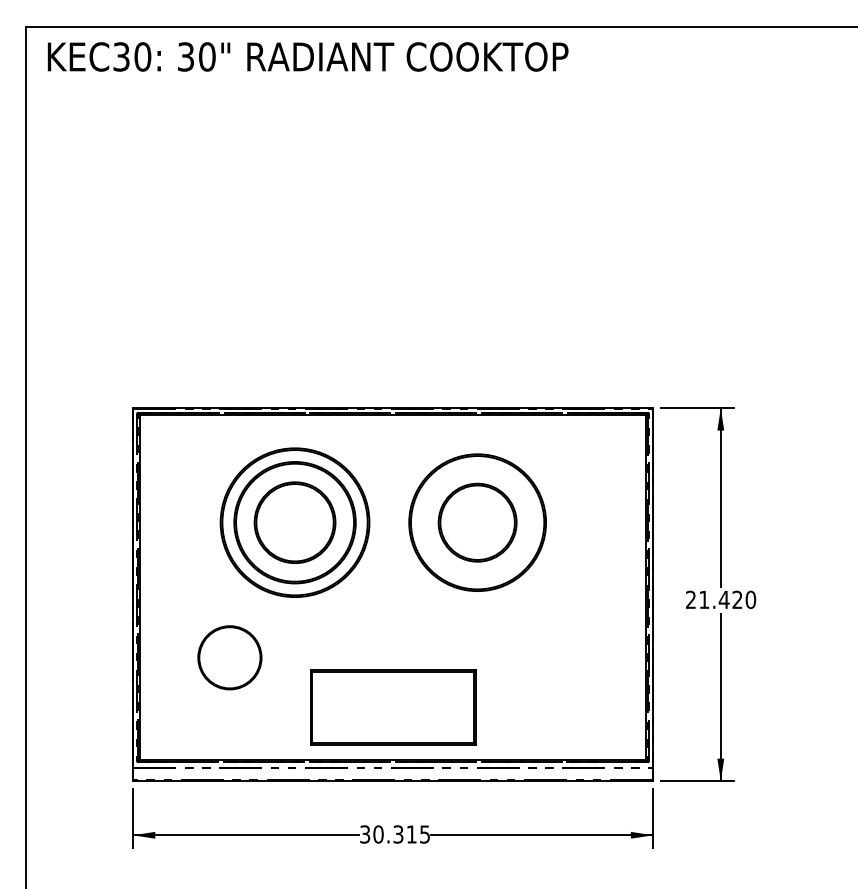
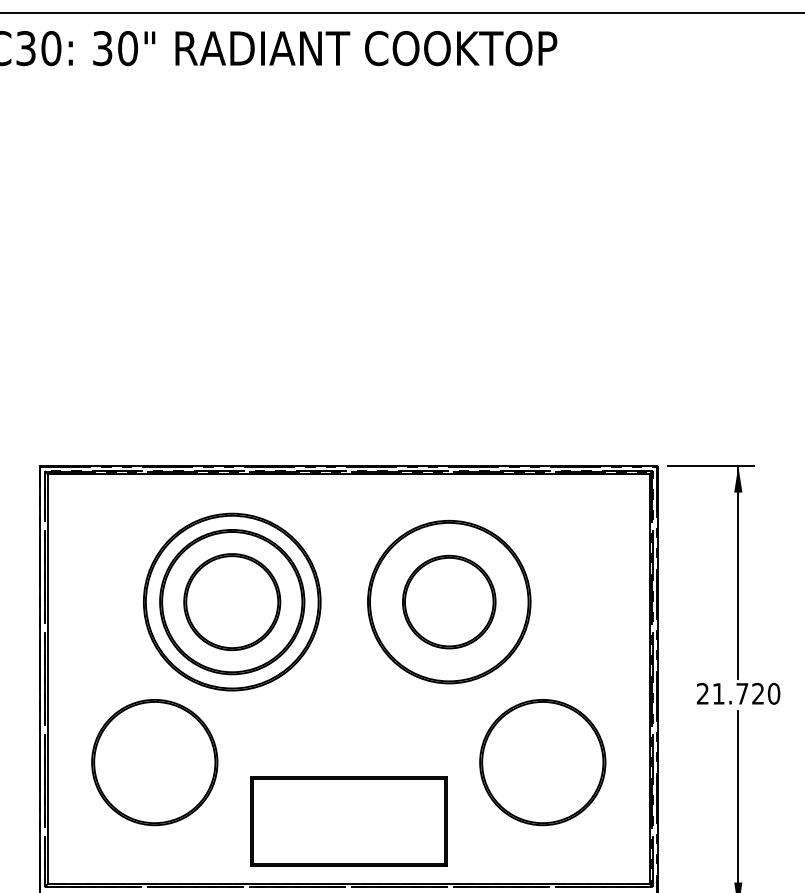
text: (723, 599) -> (741, 693), 21.420 -> 21.720
part: (229, 657) -> (154, 762), size x1.67
part: (555, 657) -> (541, 762), added

